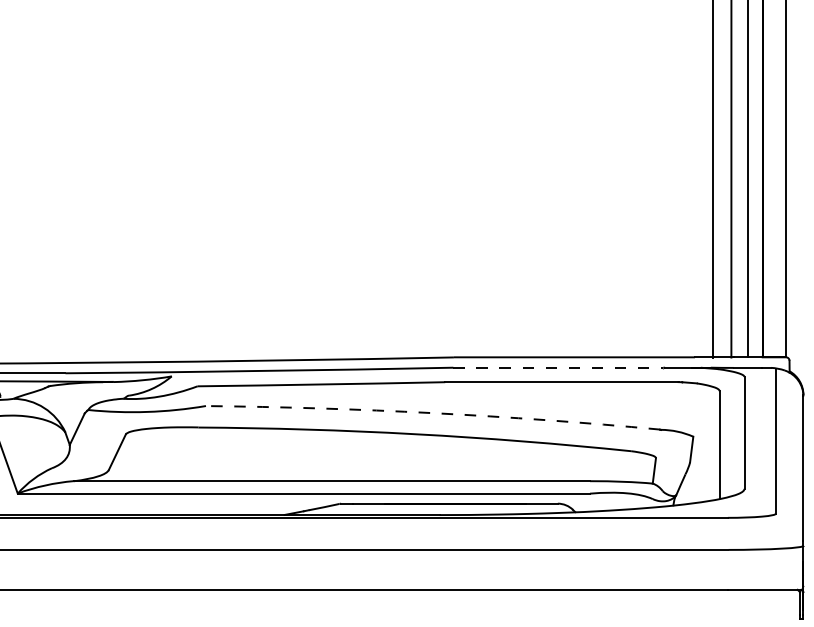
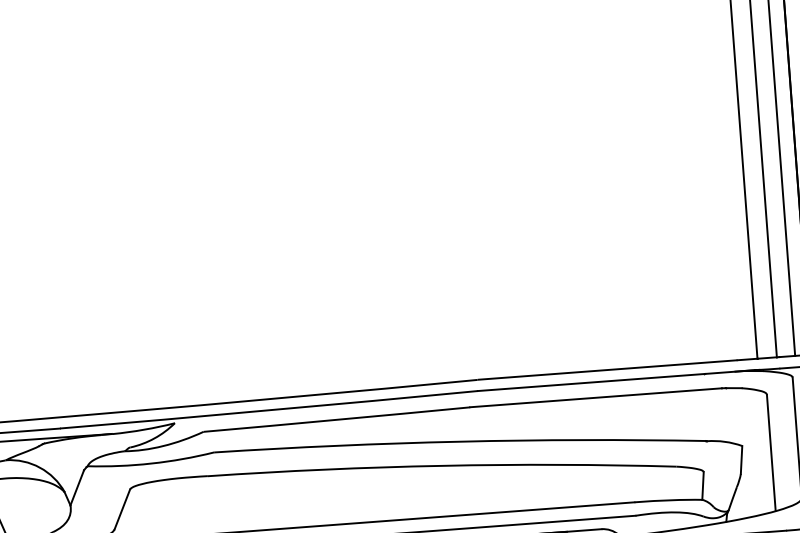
line: (558, 367) -> (591, 382), dashed -> solid
arc: (433, 413) -> (460, 442), dashed -> solid

